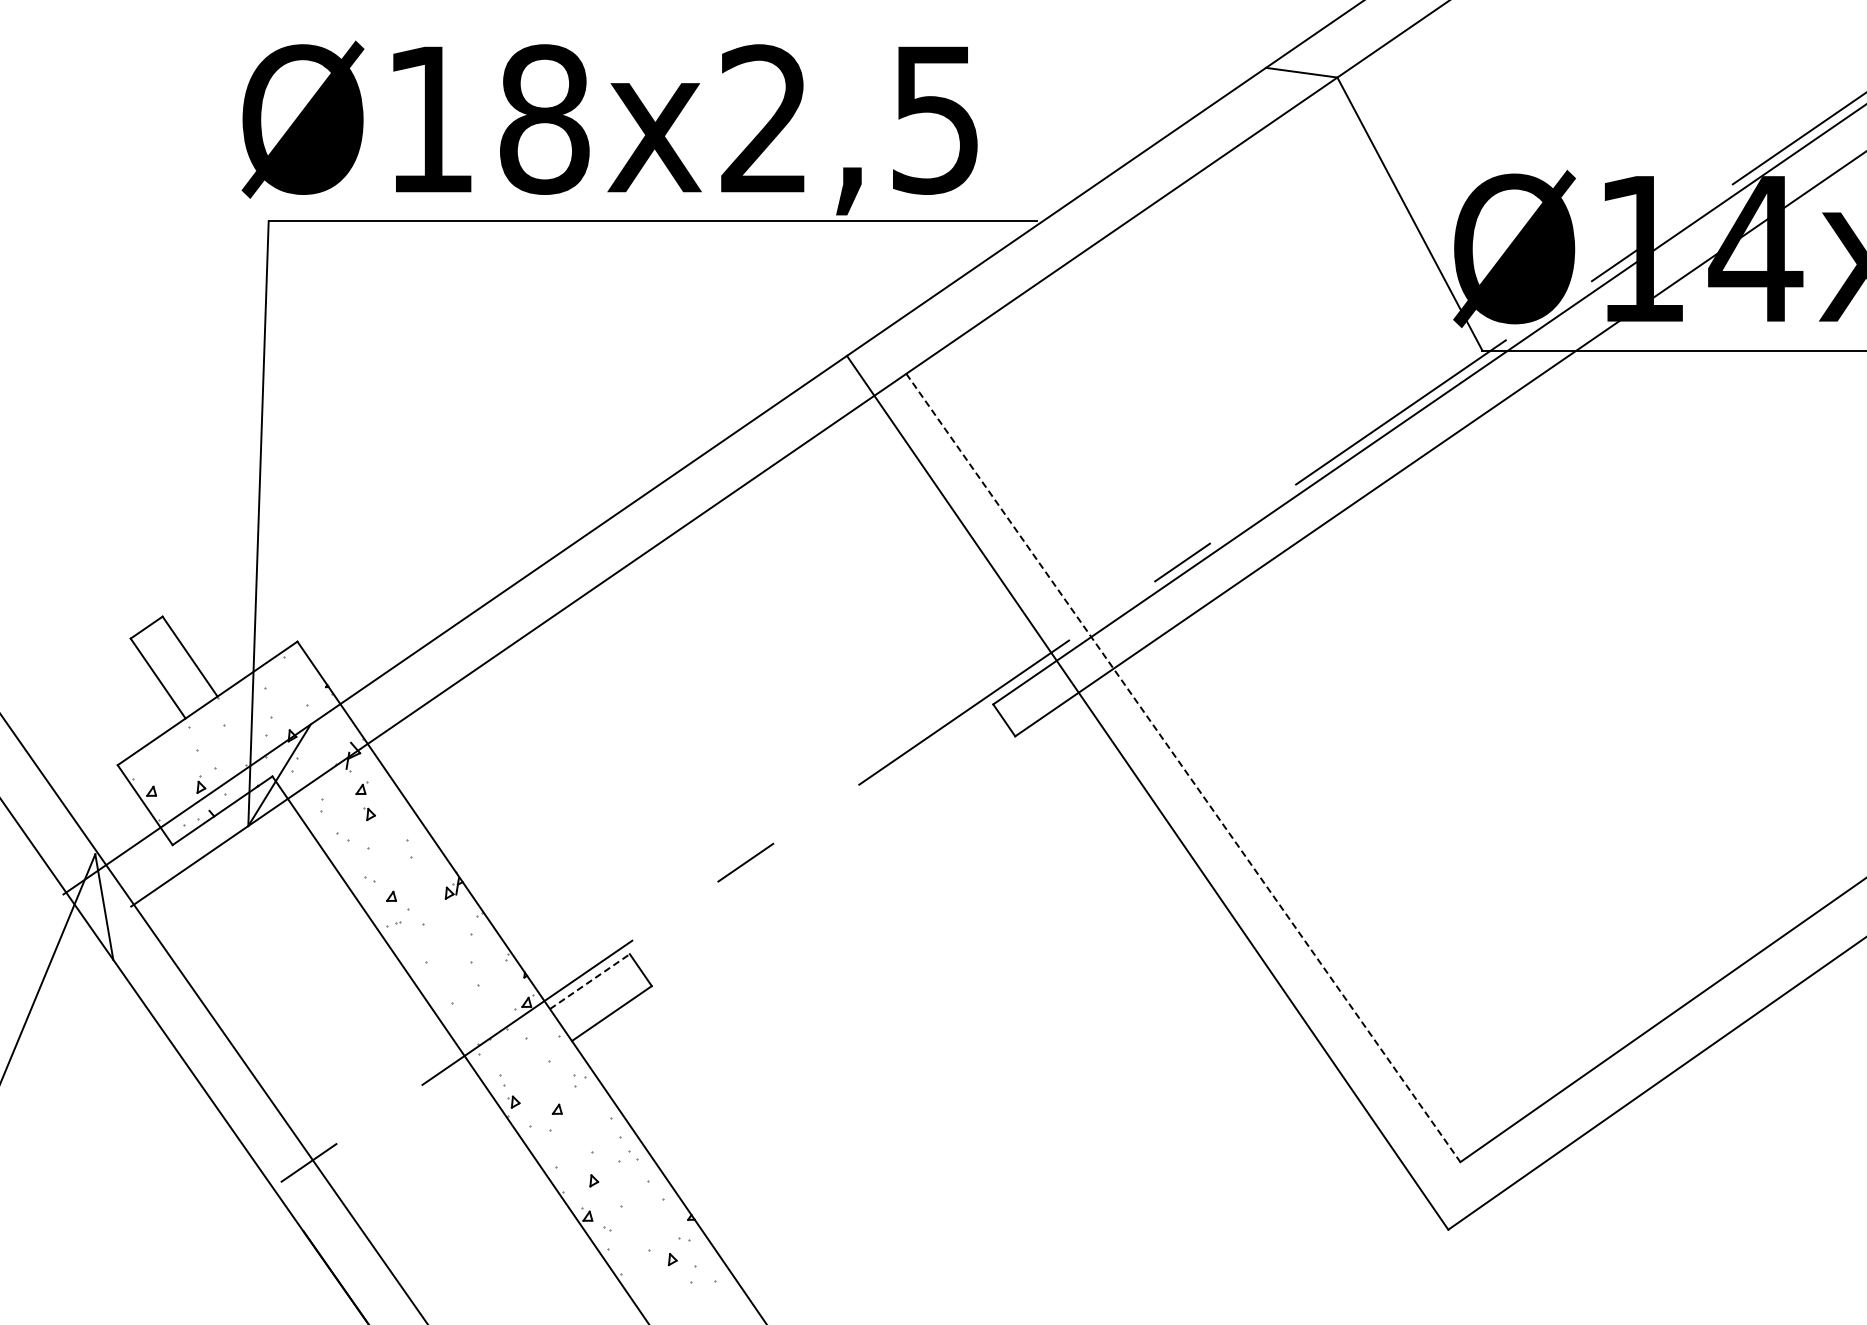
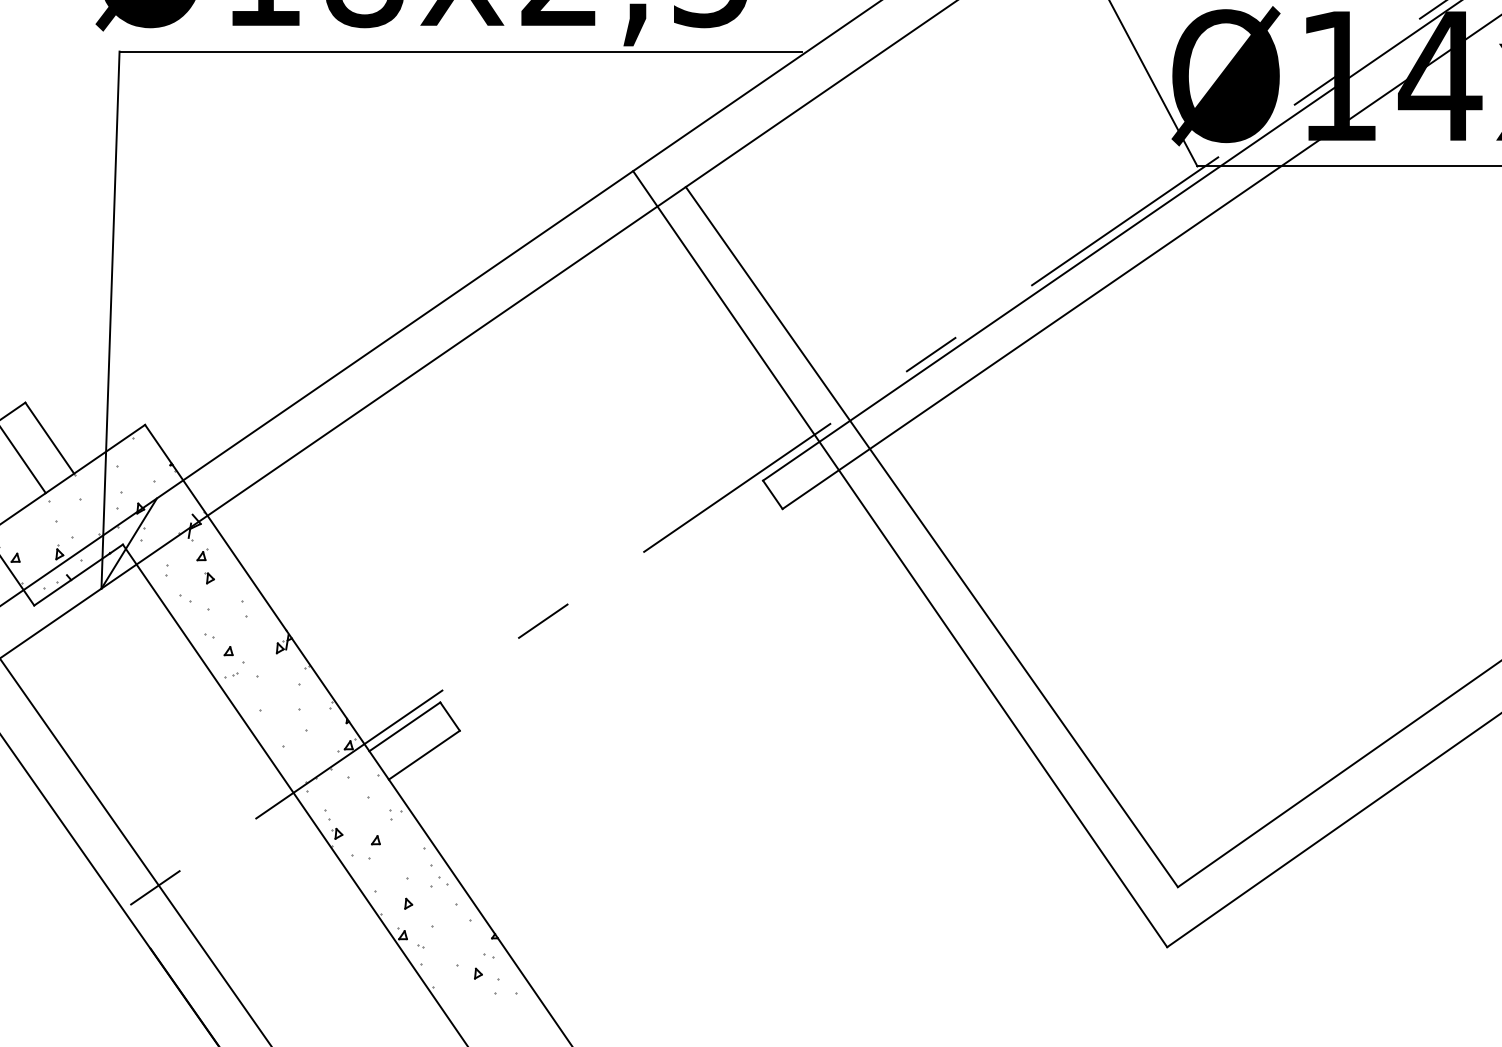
line: (1183, 768) -> (932, 537), dashed -> solid
line: (590, 981) -> (405, 726), dashed -> solid

